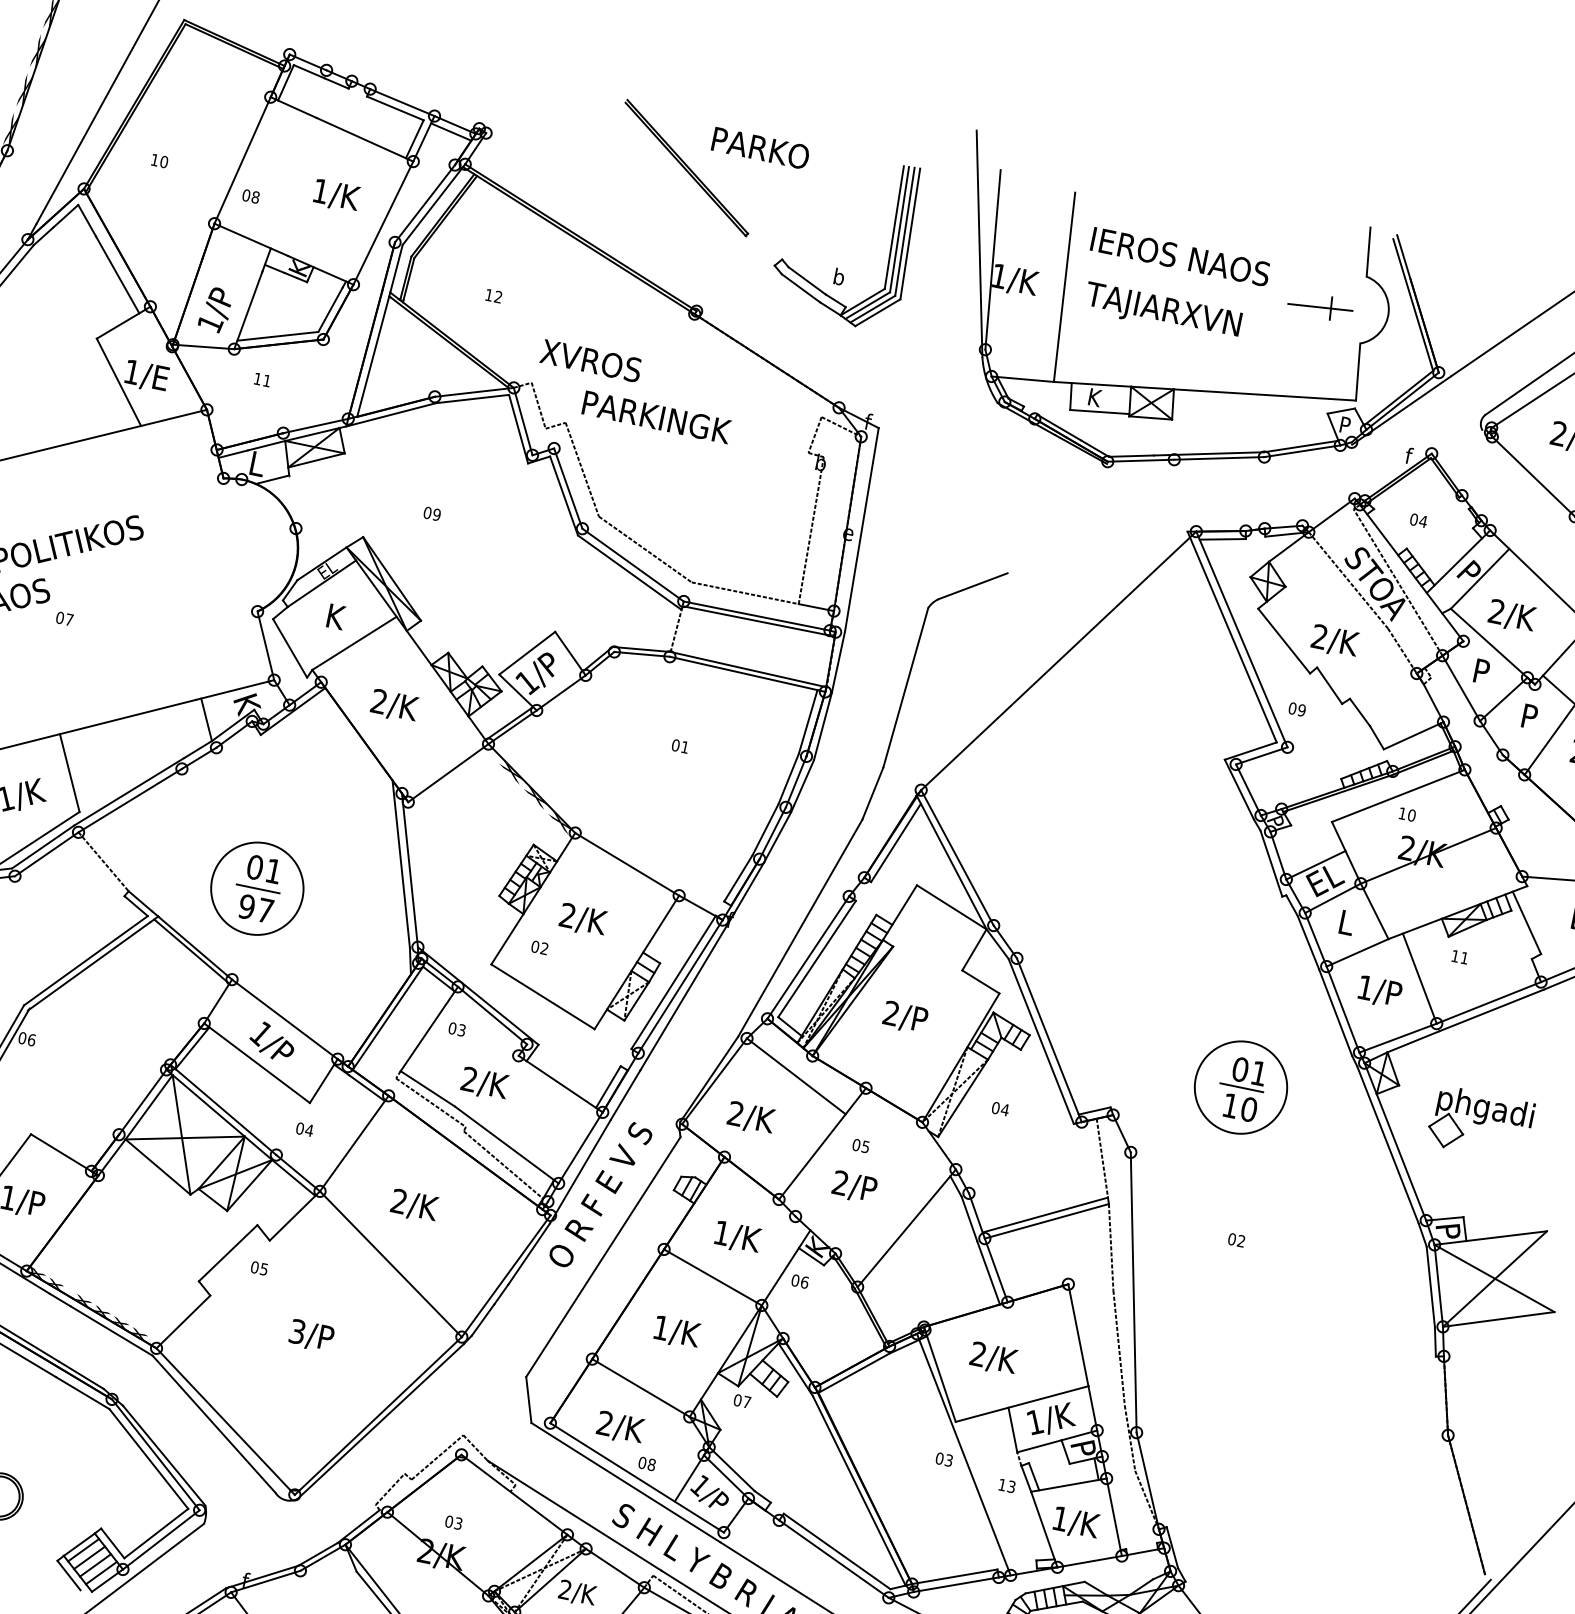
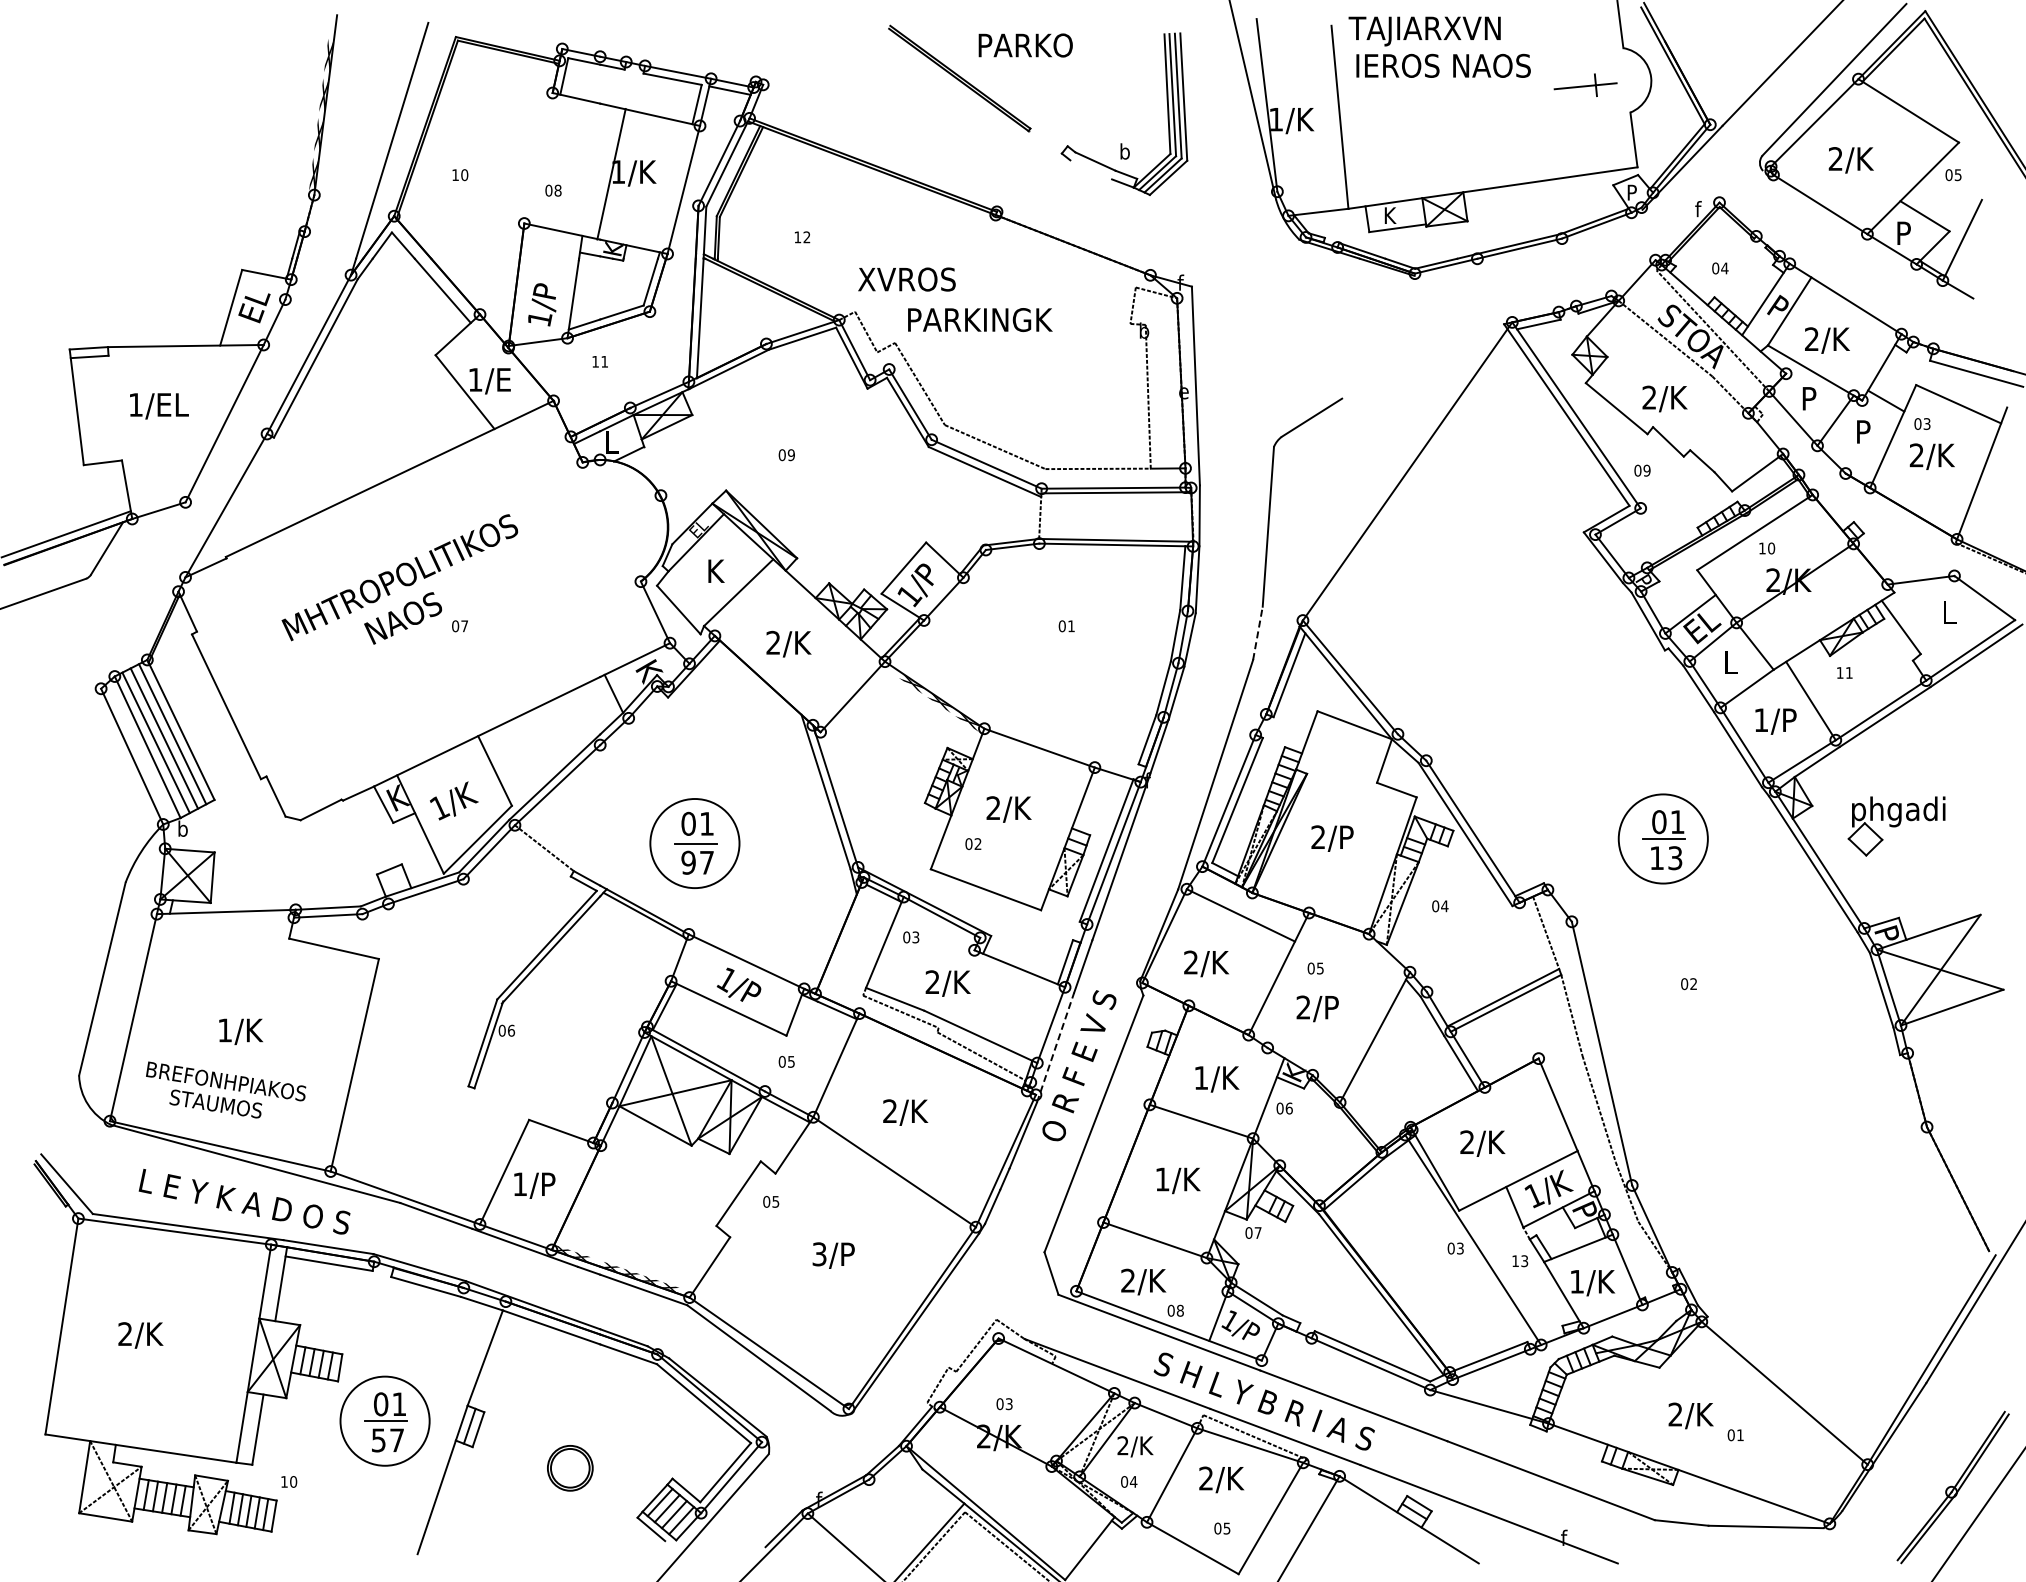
line: (242, 160) -> (611, 174), moved
line: (801, 288) -> (1091, 169), removed
text: (1162, 312) -> (1424, 31), moved
line: (873, 792) -> (1258, 632), solid -> dashed
line: (387, 1018) -> (843, 940), removed
text: (1249, 1109) -> (1675, 858), 10 -> 13
text: (309, 1130) -> (791, 1061), 04 -> 05
line: (580, 1171) -> (1055, 1047), solid -> dashed

